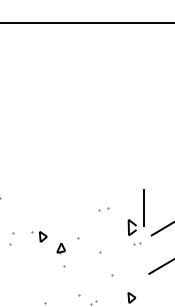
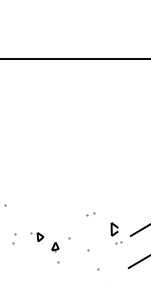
line: (144, 207) -> (124, 212), removed

